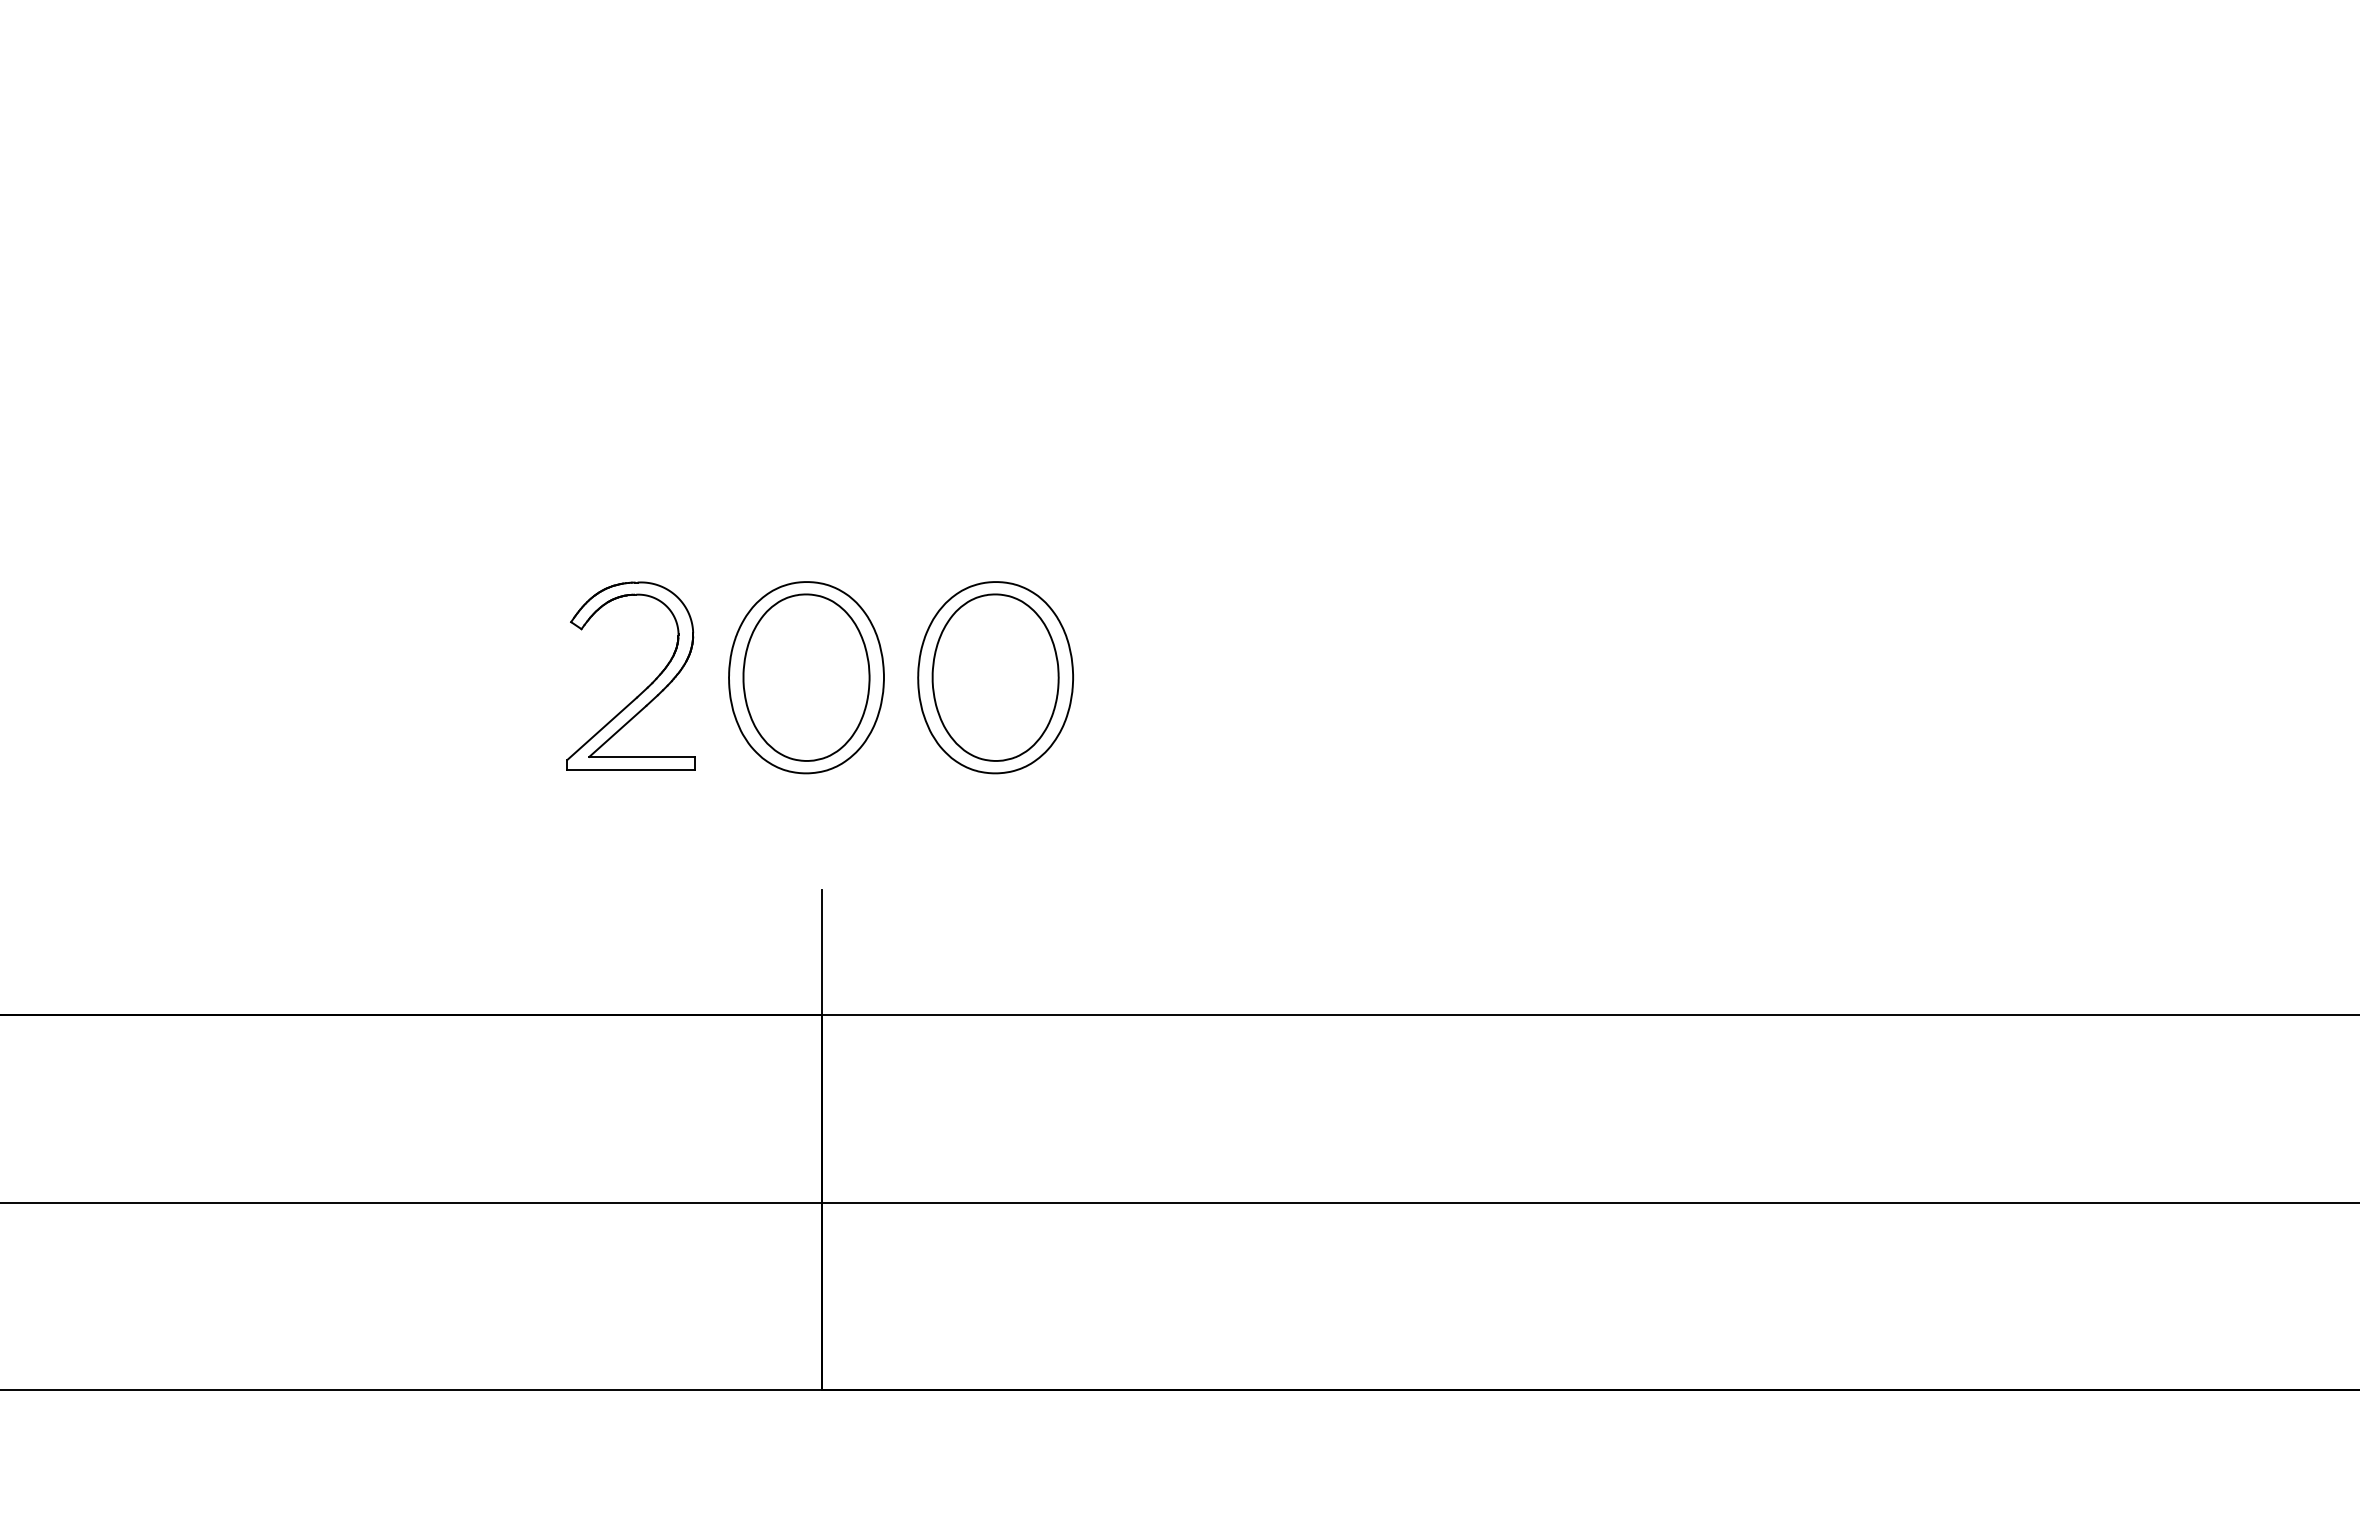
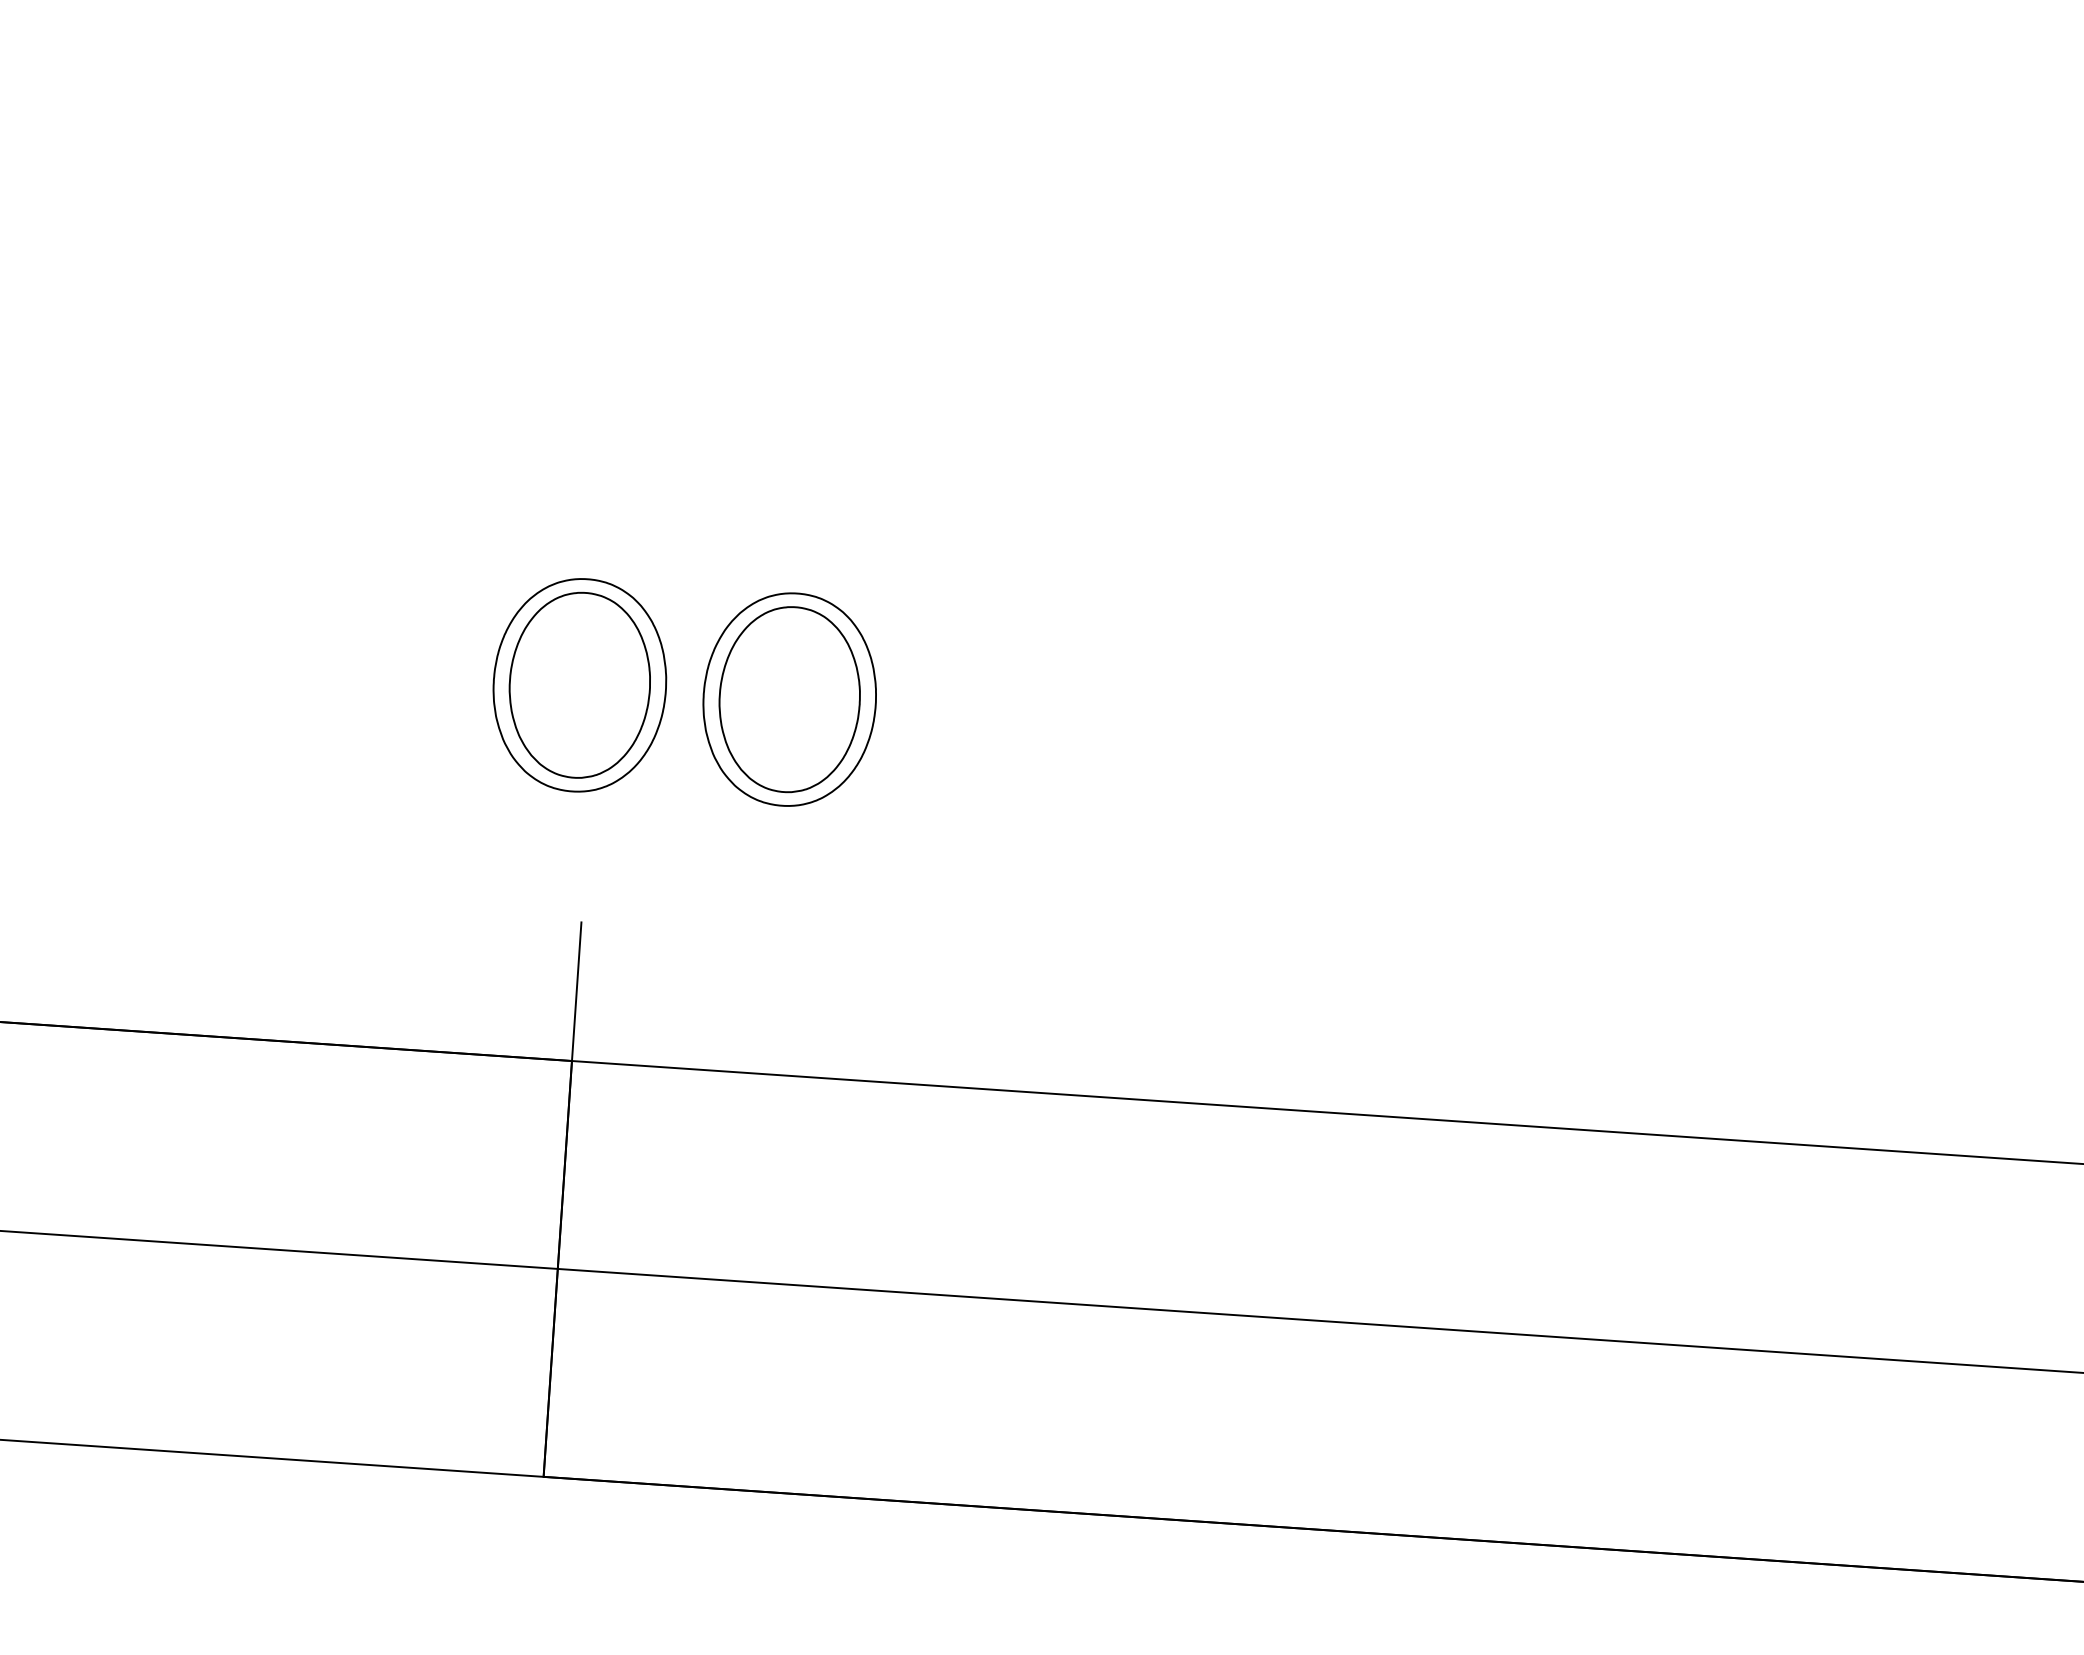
part: (644, 689) -> (399, 686), removed

